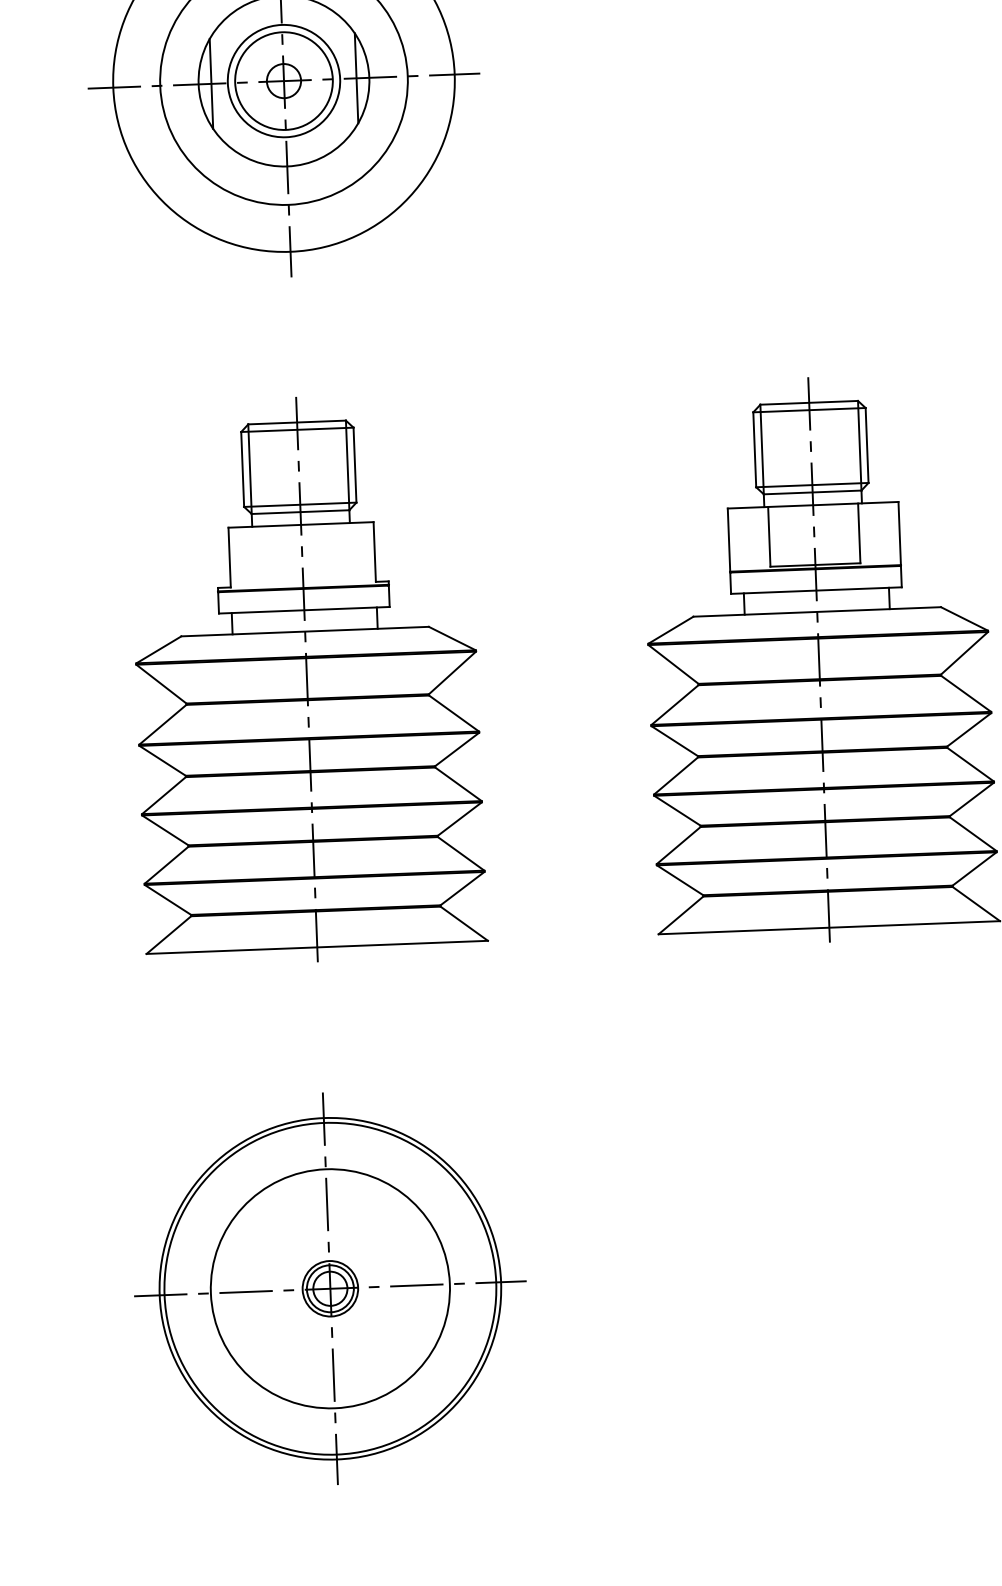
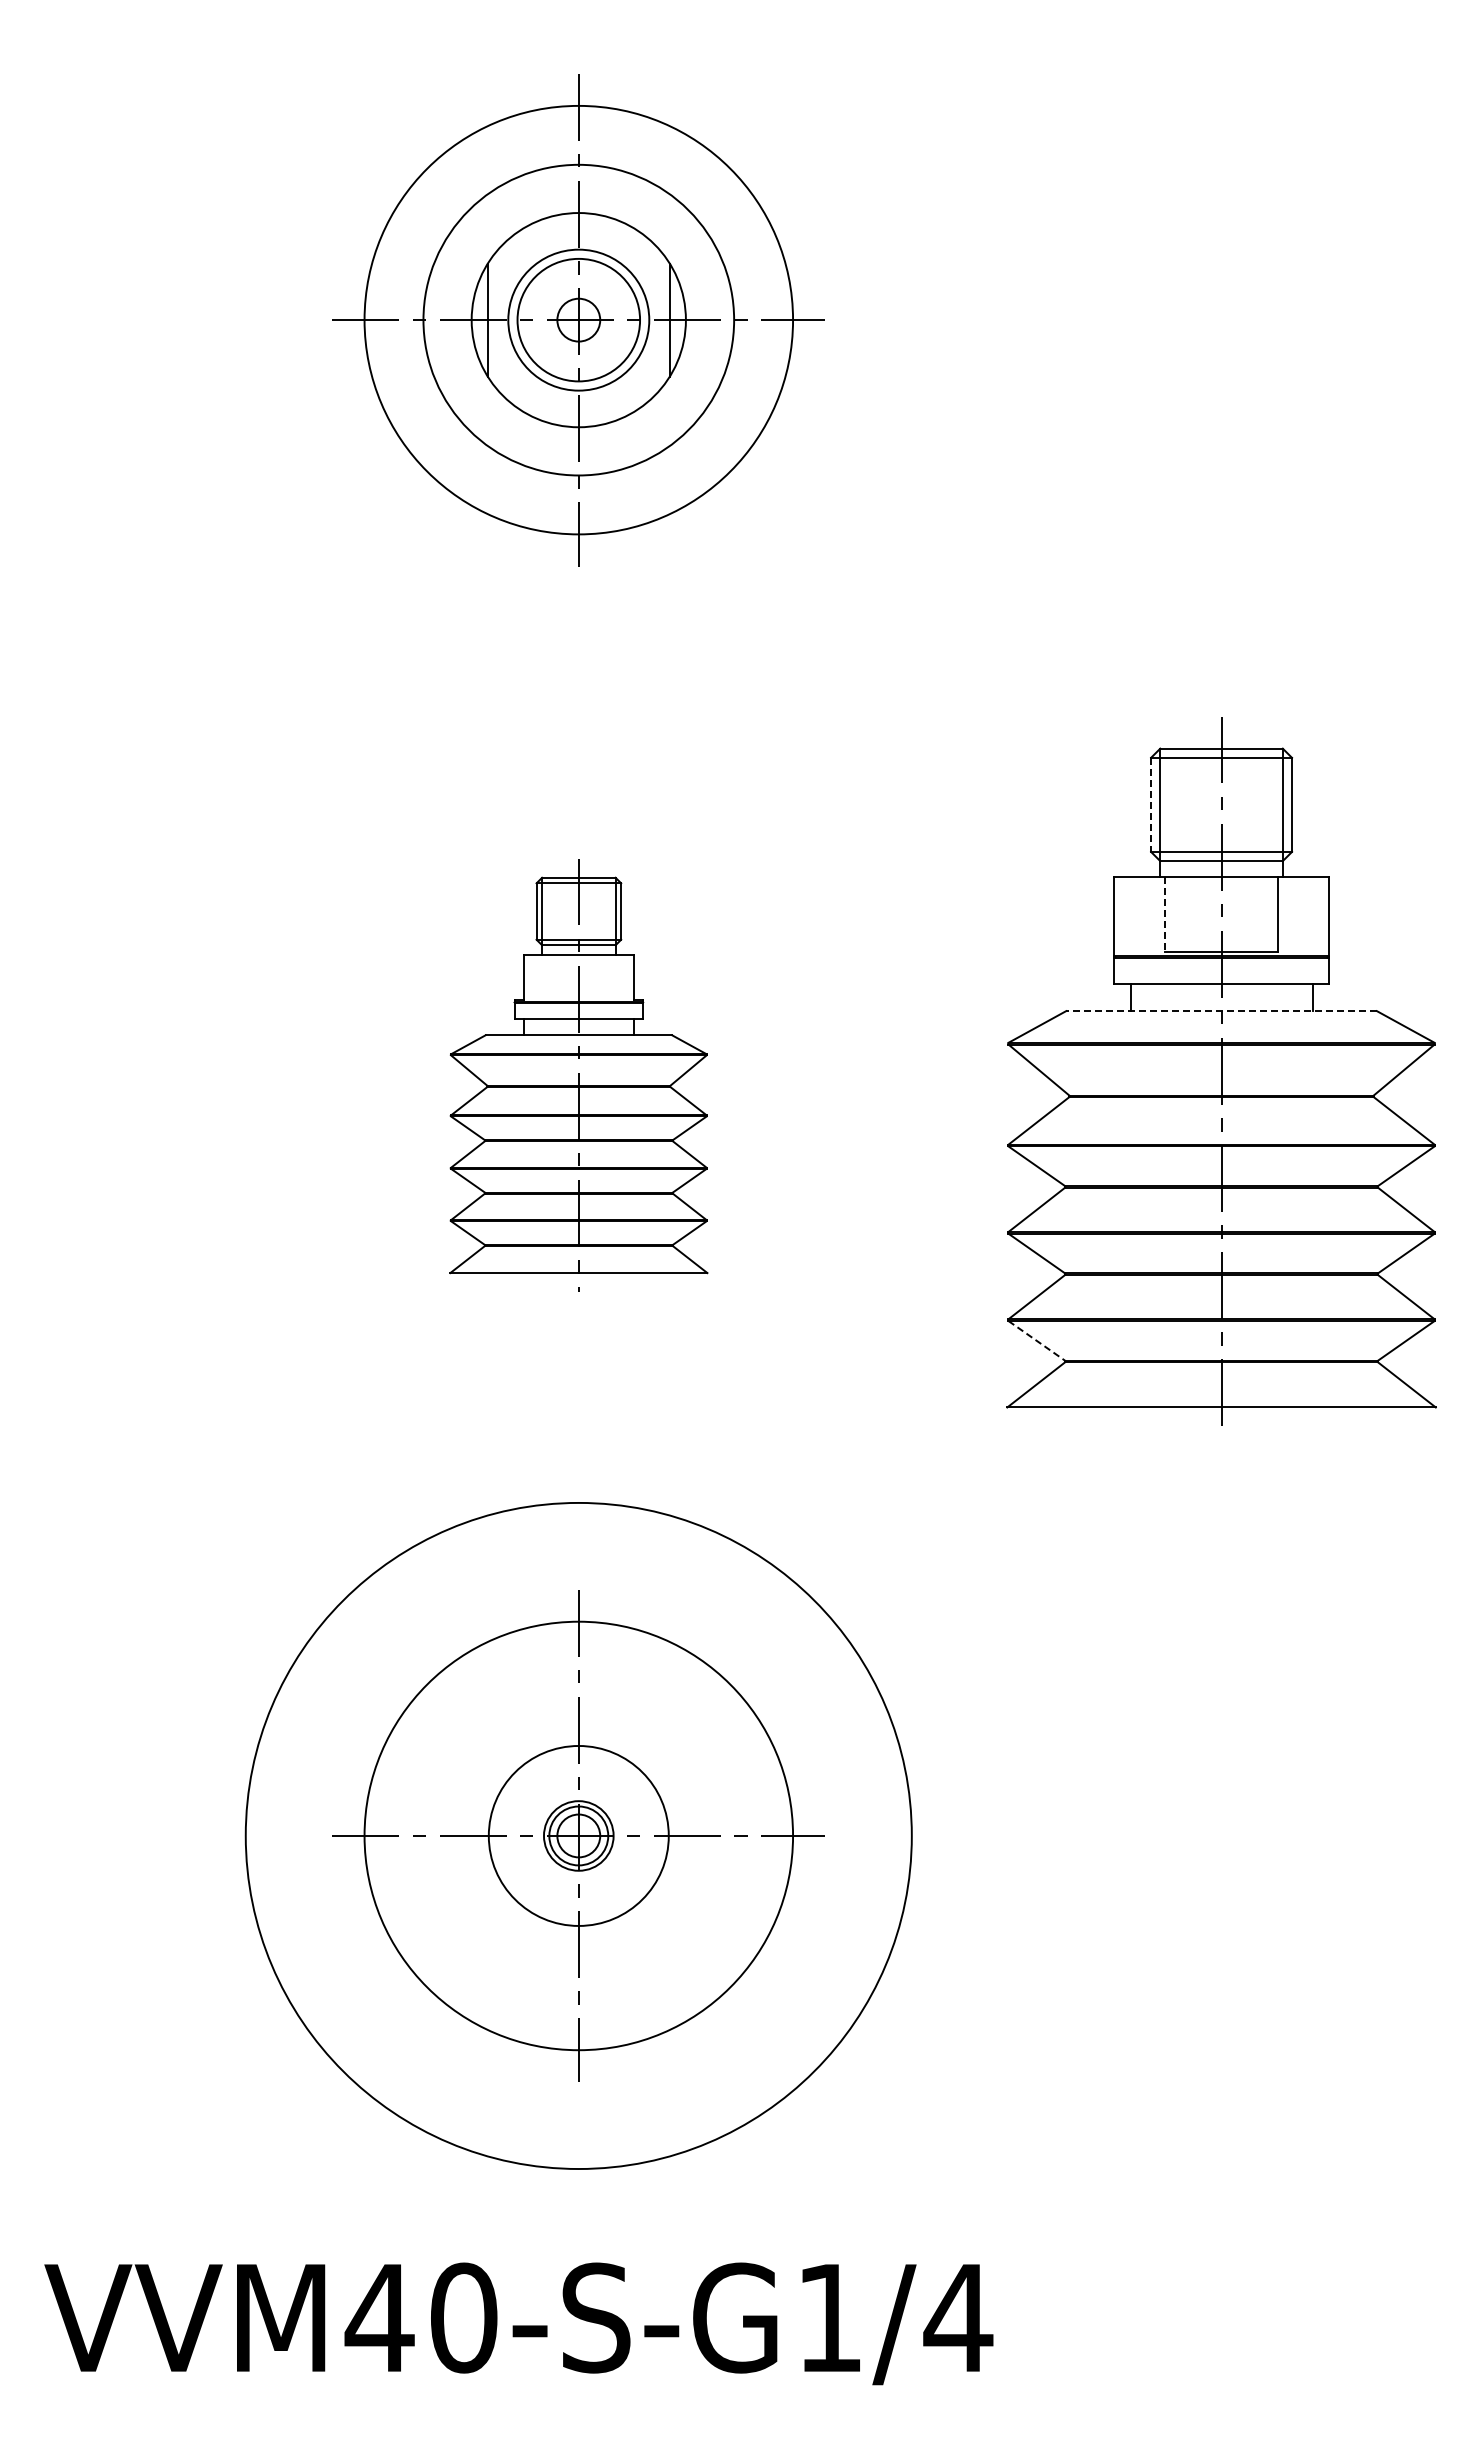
line: (755, 450) -> (1151, 805), solid -> dashed
line: (769, 537) -> (1165, 915), solid -> dashed
line: (817, 612) -> (1221, 1011), solid -> dashed
part: (306, 679) -> (578, 1071), size x0.6
line: (679, 880) -> (1036, 1340), solid -> dashed
circle: (330, 1288) -> (578, 1835), size x0.6
circle: (330, 1288) -> (578, 1835), size x1.6

